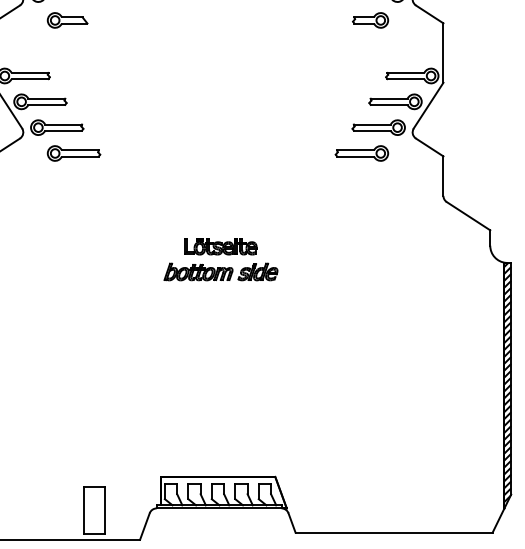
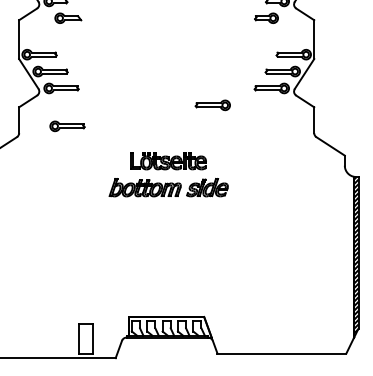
part: (74, 153) -> (67, 126), moved
part: (361, 153) -> (212, 105), moved
part: (220, 259) -> (168, 174), size x1.6

